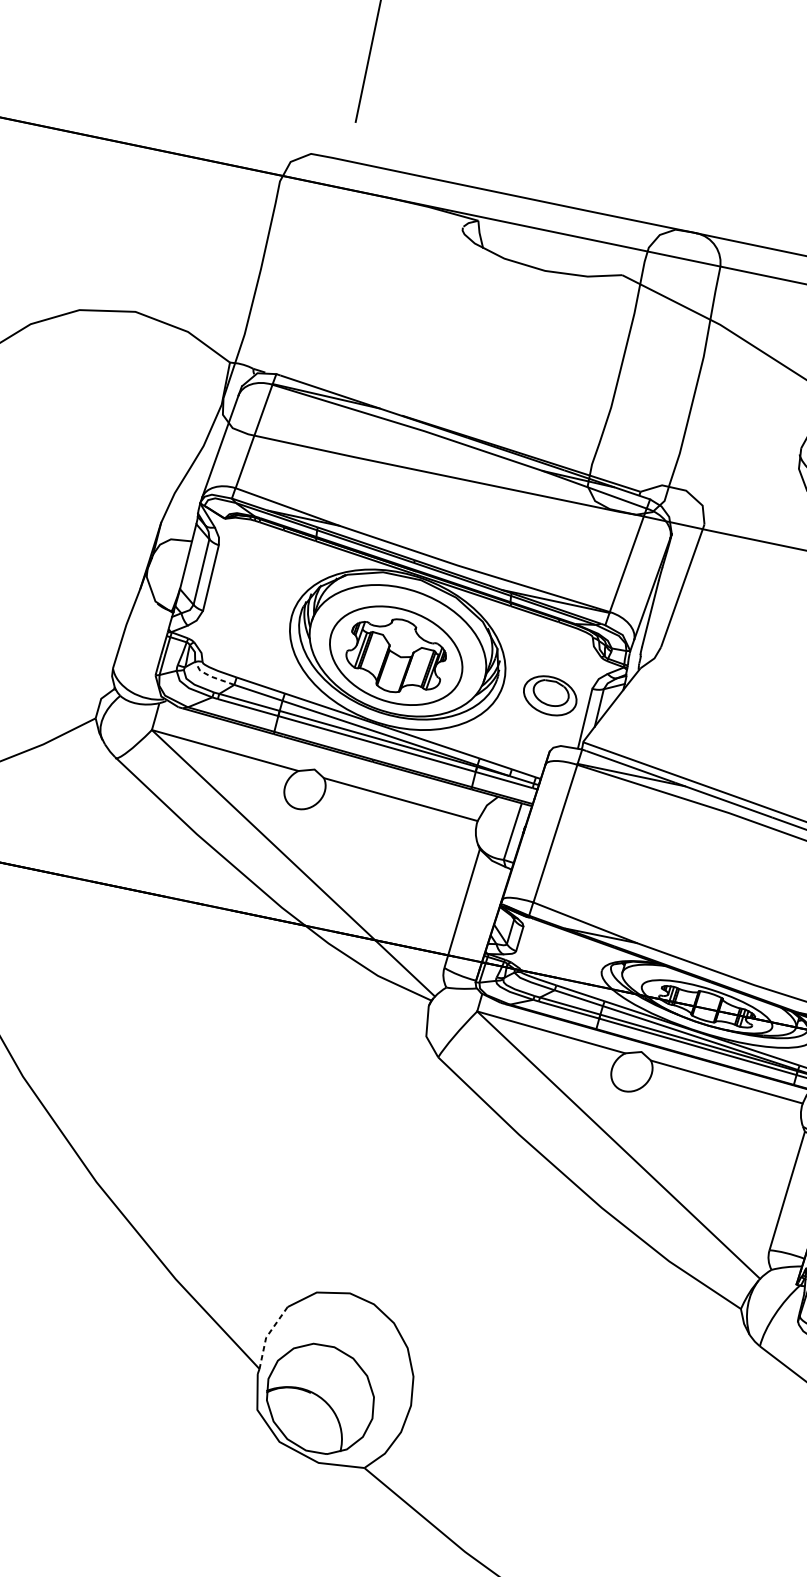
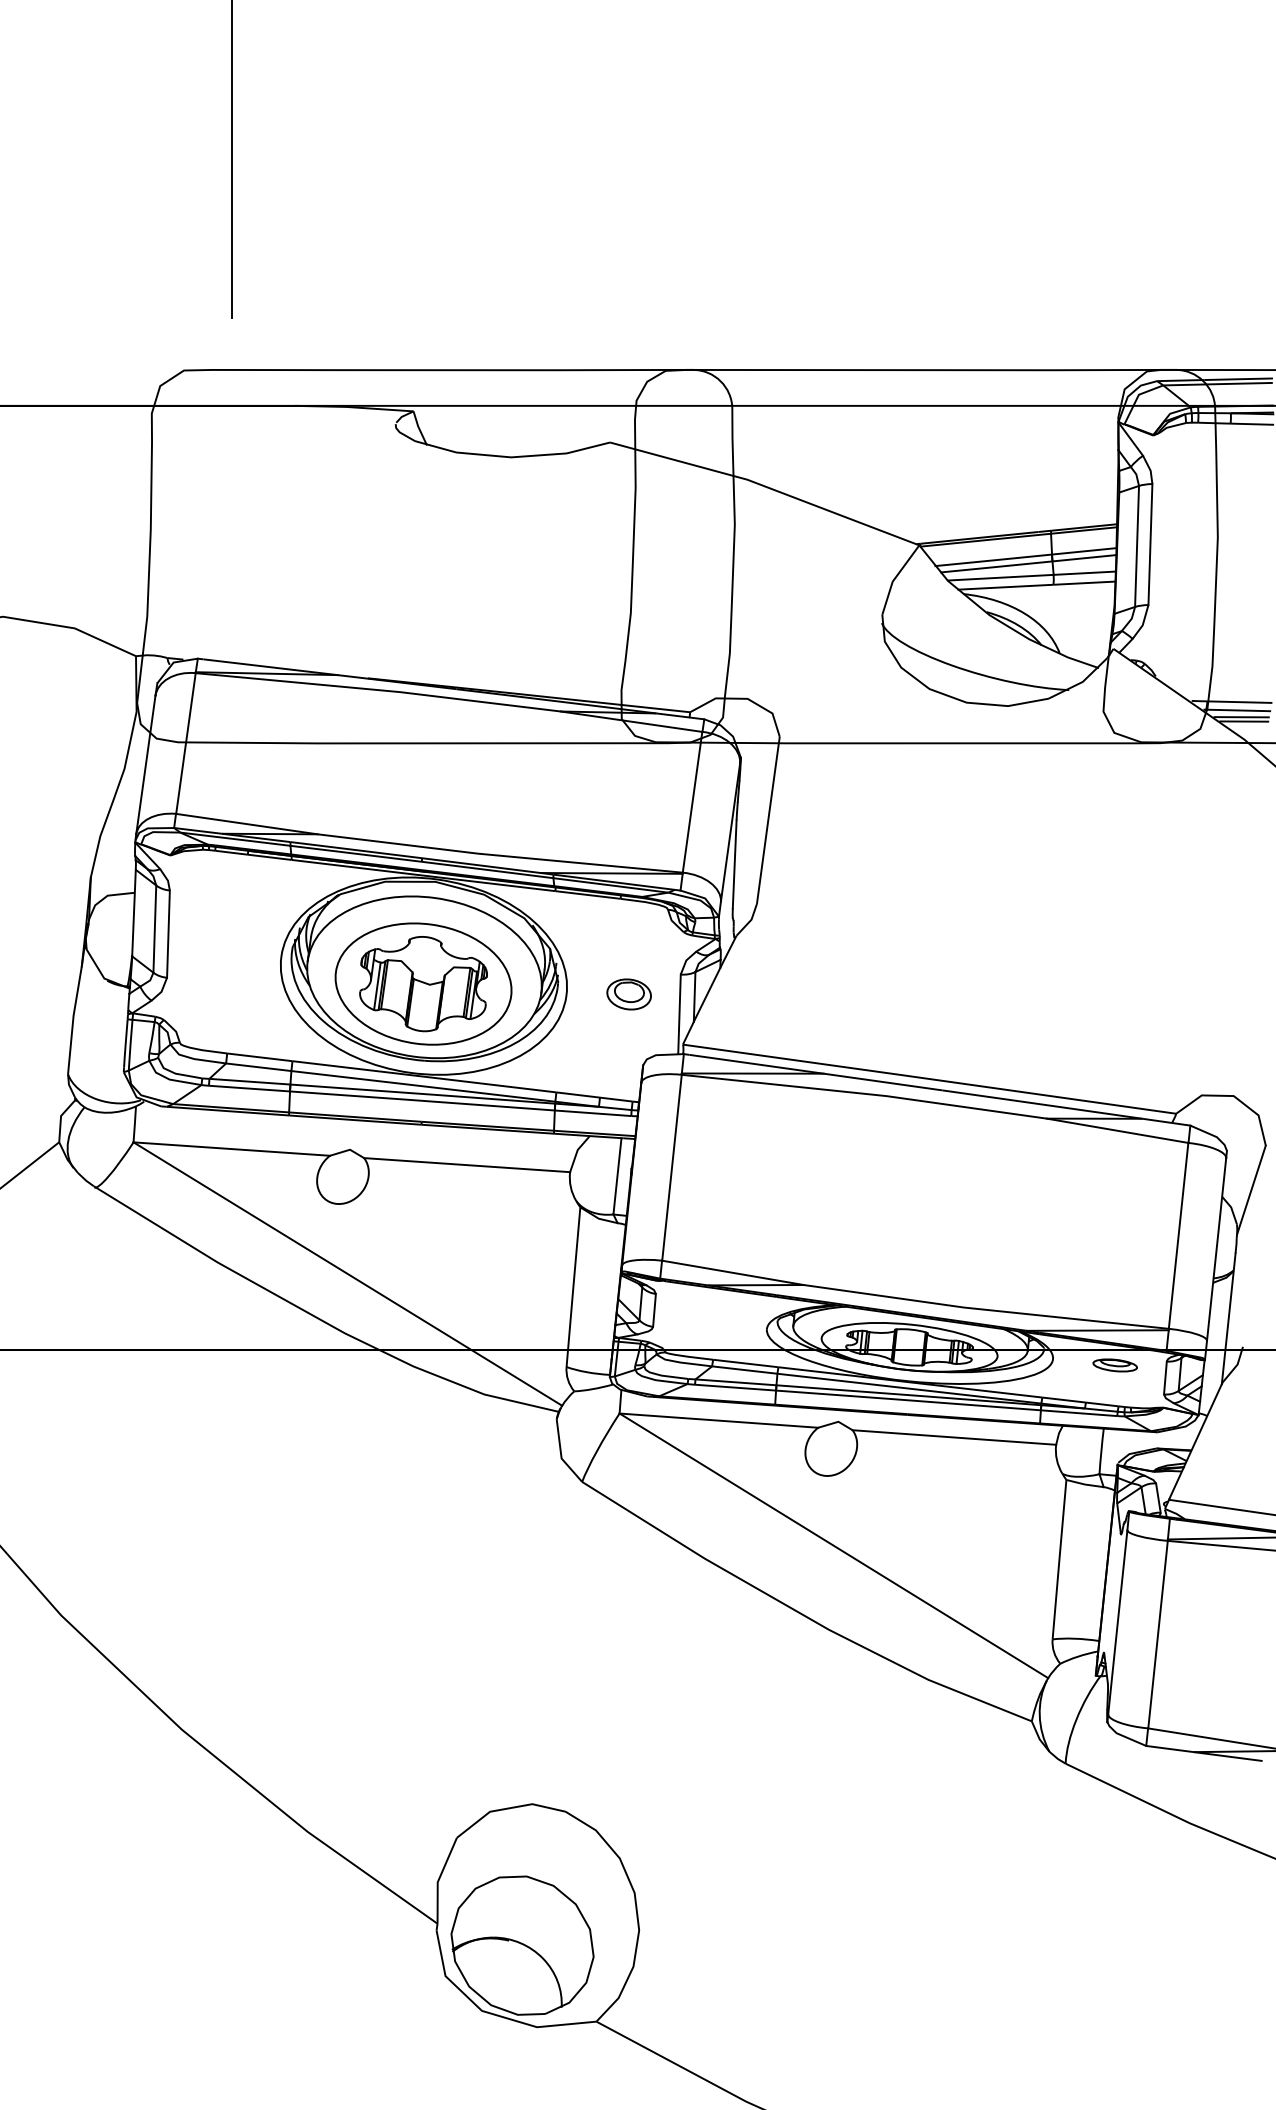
line: (211, 676) -> (194, 1059), dashed -> solid
part: (549, 695) -> (628, 994), size x0.62
line: (267, 1335) -> (438, 1879), dashed -> solid

